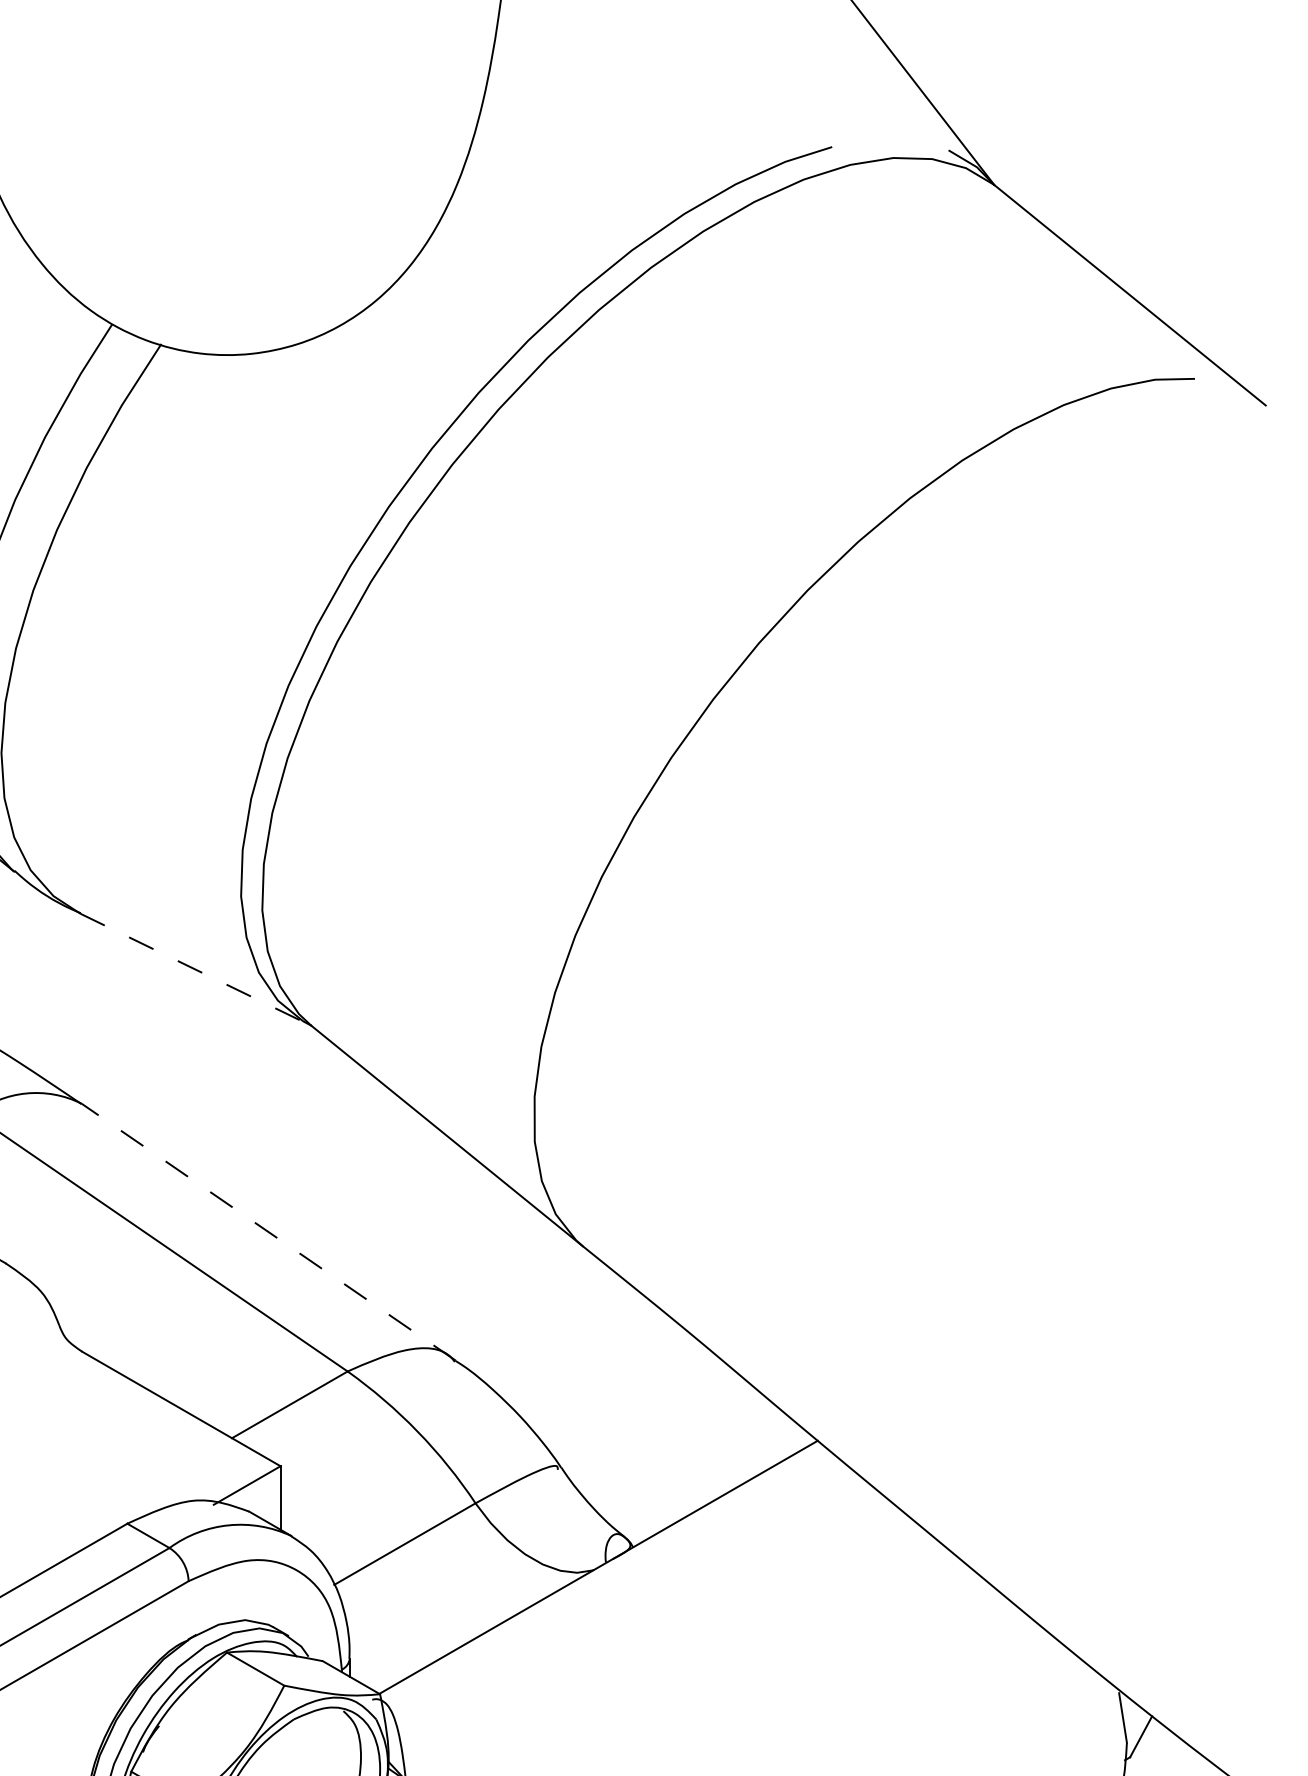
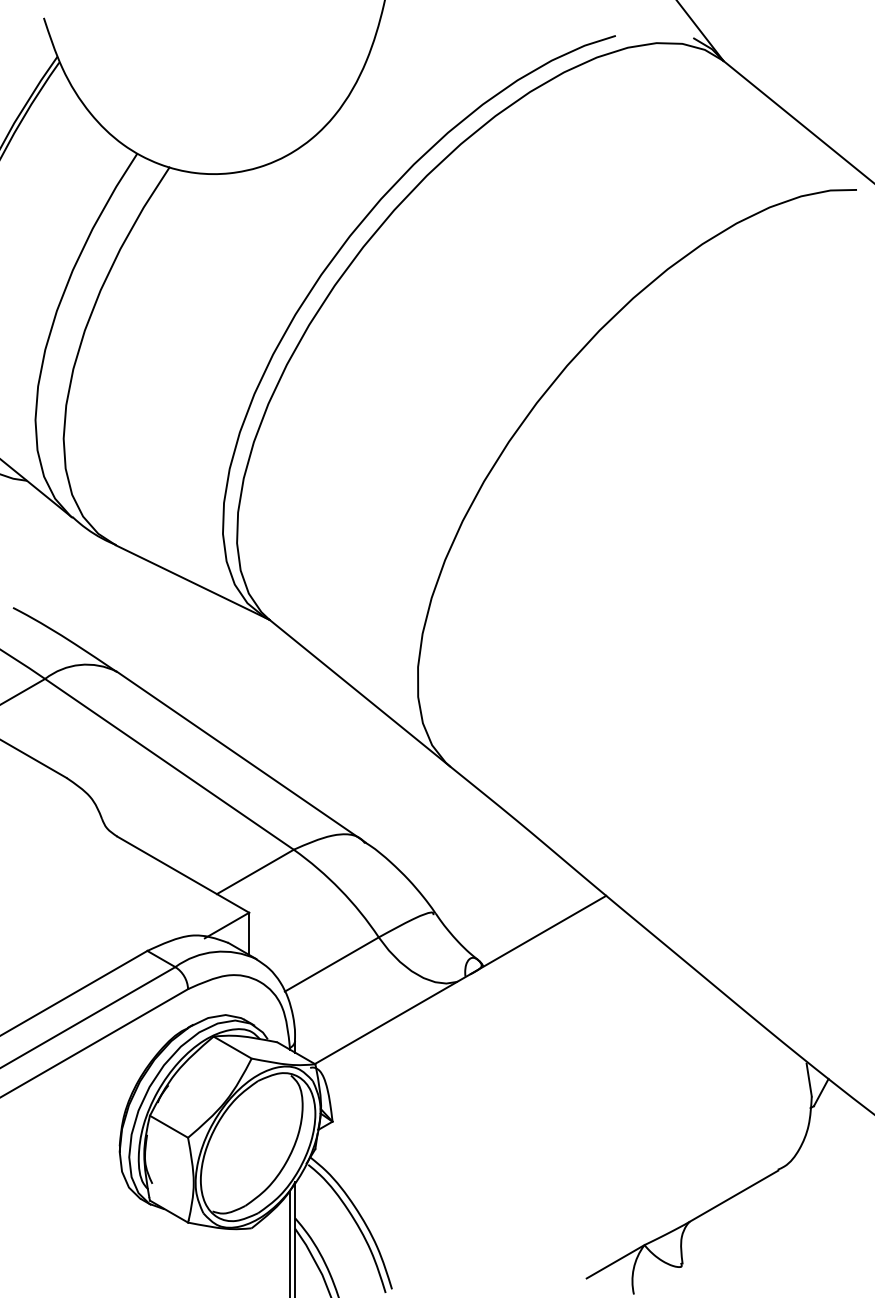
line: (196, 969) -> (193, 582), dashed -> solid
line: (268, 1232) -> (241, 757), dashed -> solid

